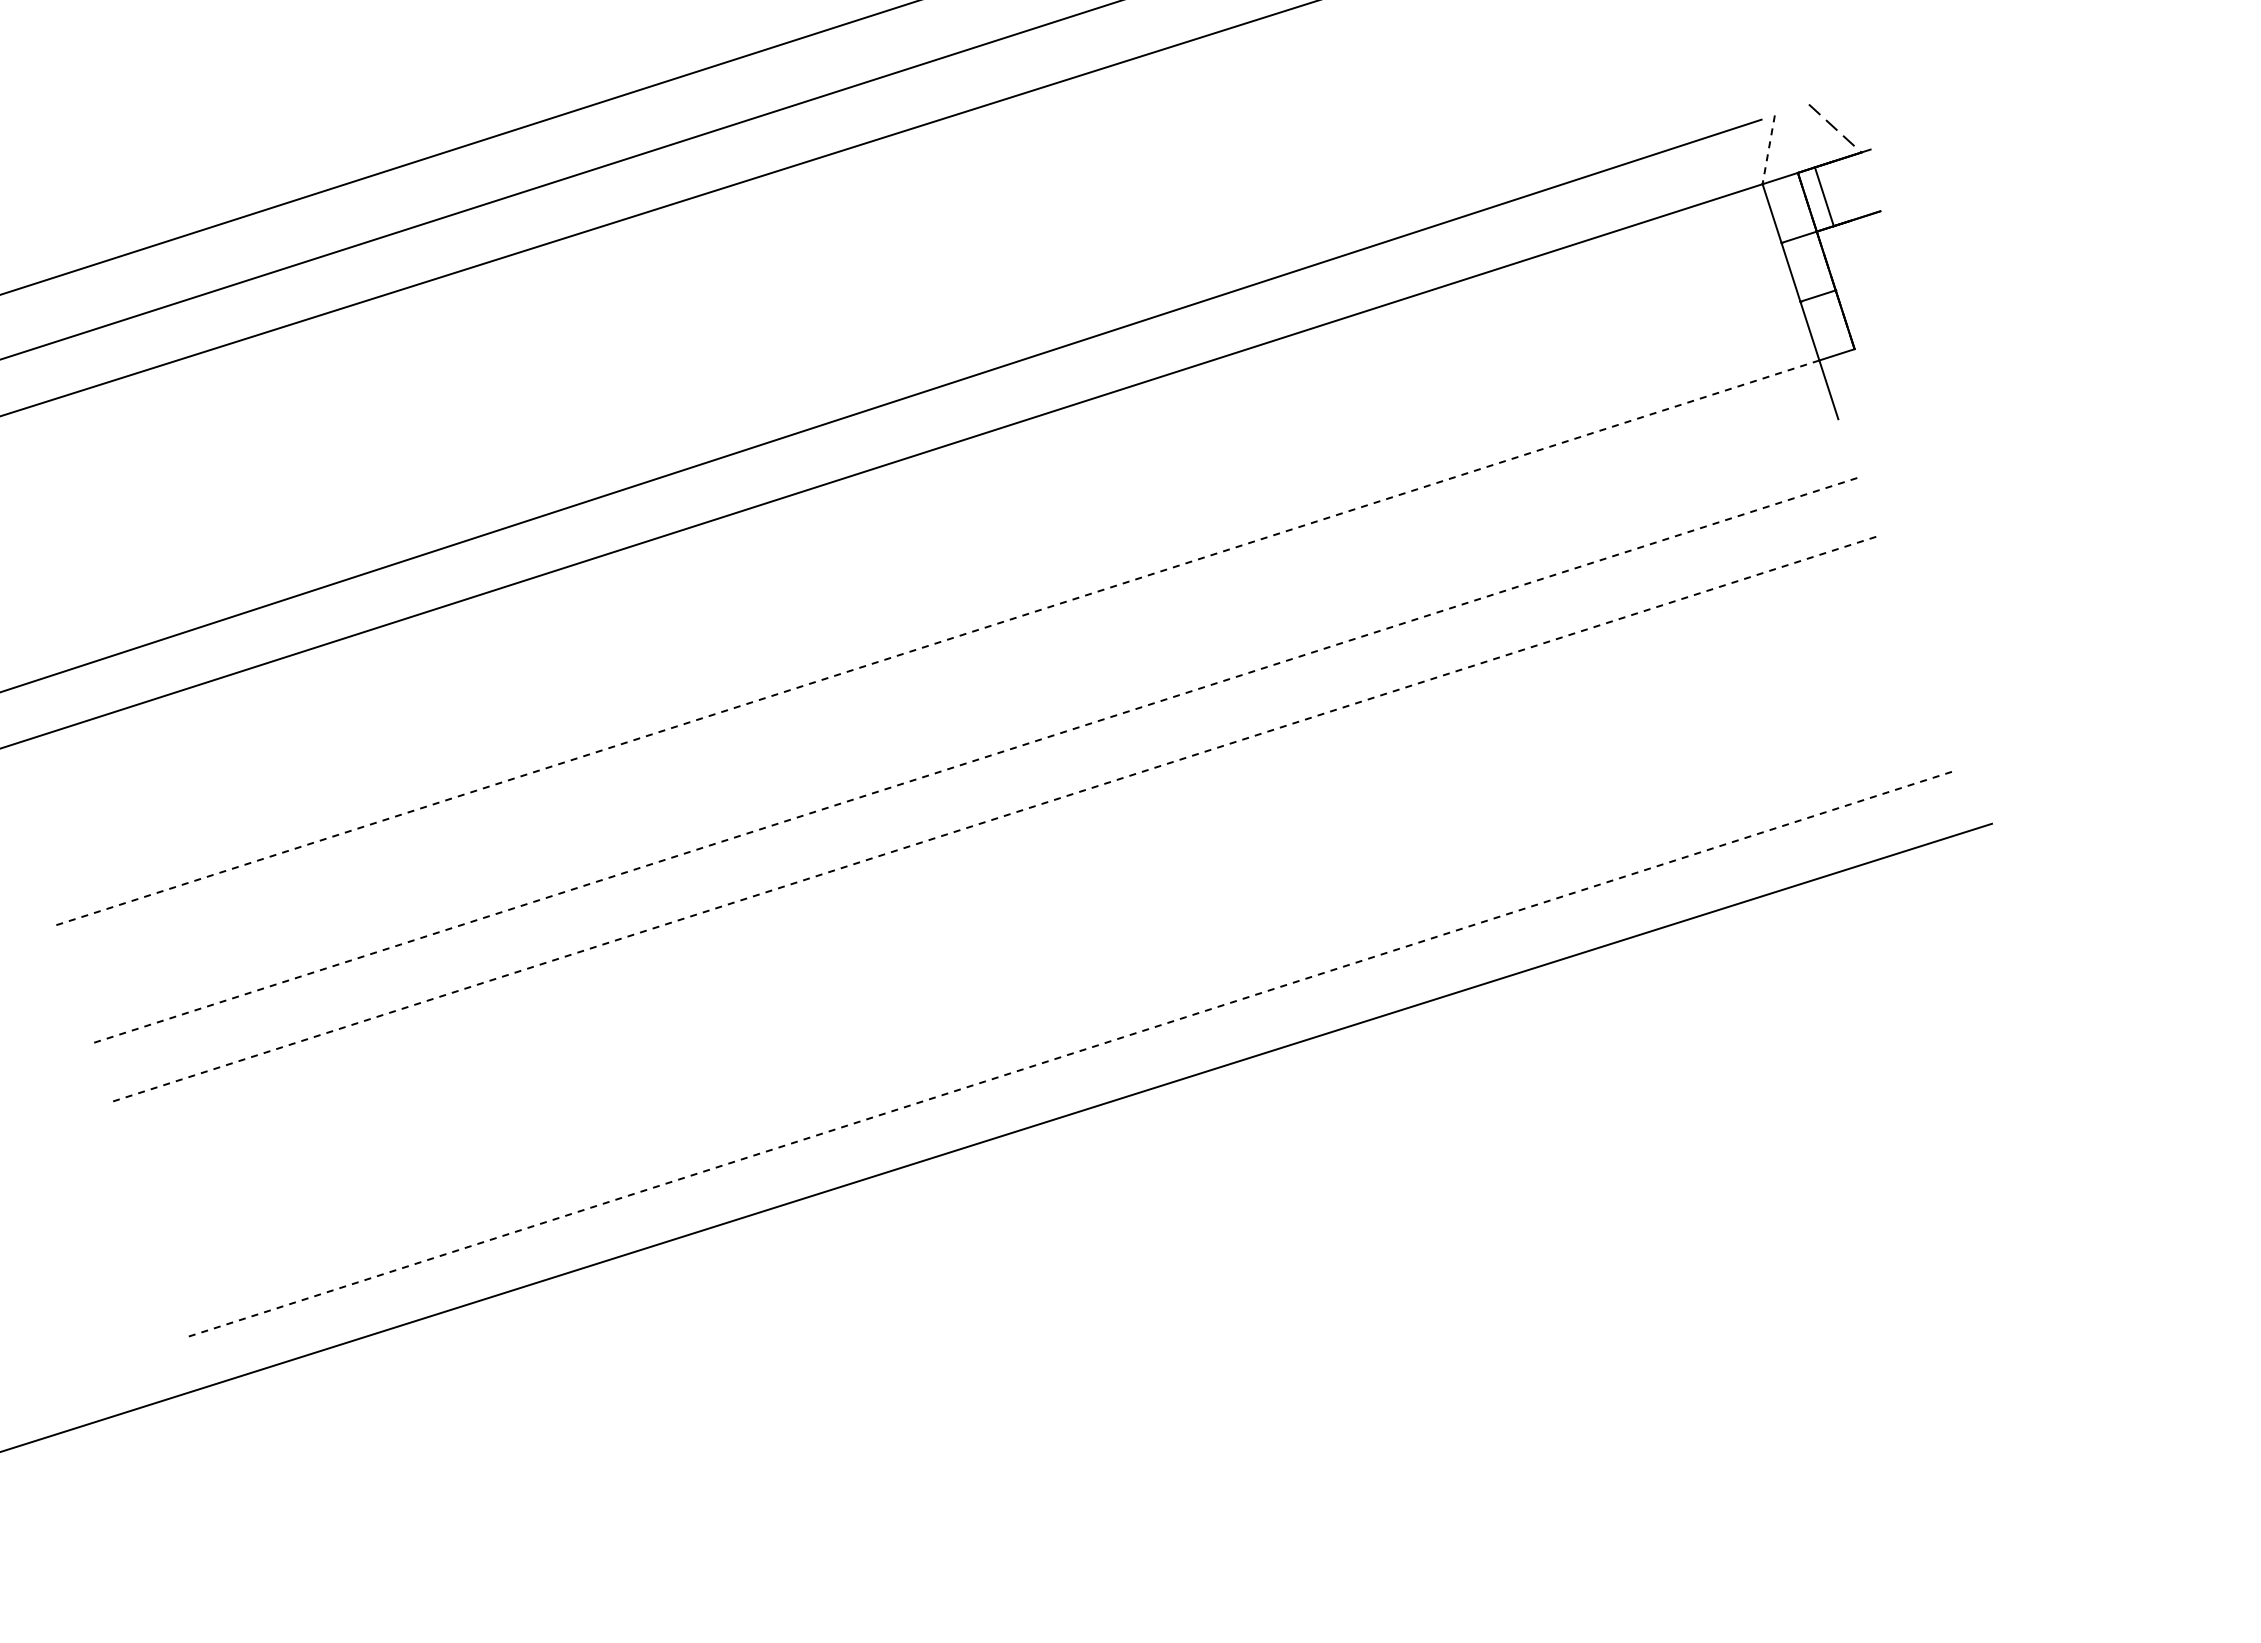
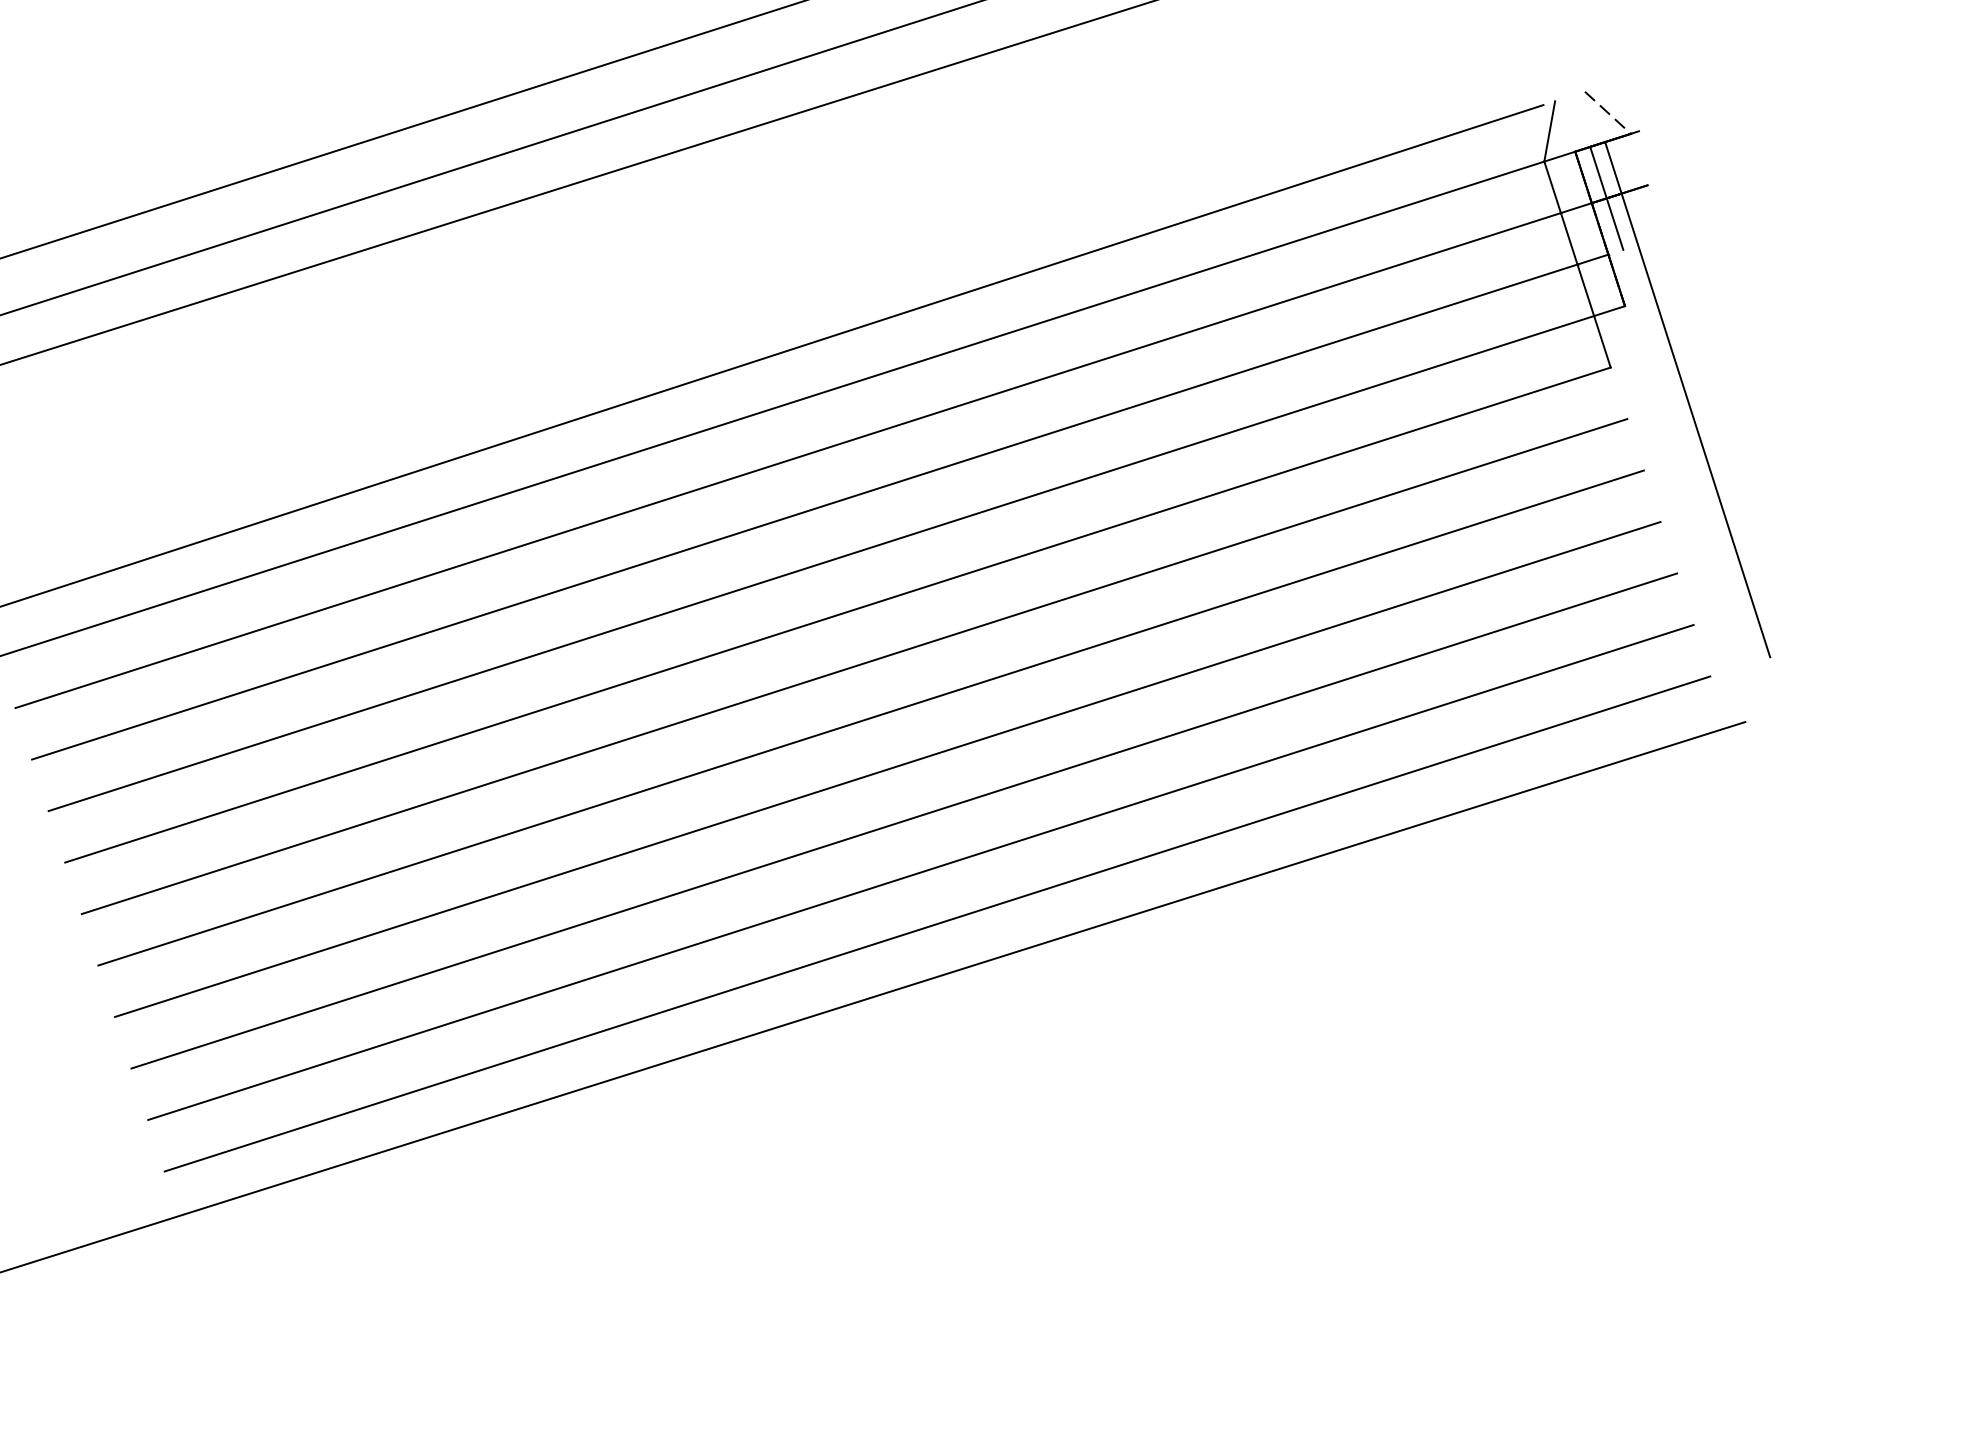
line: (1768, 149) -> (1549, 131), dashed -> solid
line: (1842, 255) -> (1614, 224), added
line: (1925, 455) -> (1687, 399), added
line: (899, 524) -> (788, 459), added
line: (918, 583) -> (804, 511), added
line: (937, 643) -> (821, 564), dashed -> solid
line: (956, 701) -> (838, 614), added
line: (974, 760) -> (853, 666), dashed -> solid
line: (993, 819) -> (870, 718), dashed -> solid
line: (1013, 877) -> (887, 769), added
line: (1032, 936) -> (904, 820), added
line: (1050, 995) -> (920, 872), added
line: (1069, 1054) -> (937, 924), dashed -> solid

